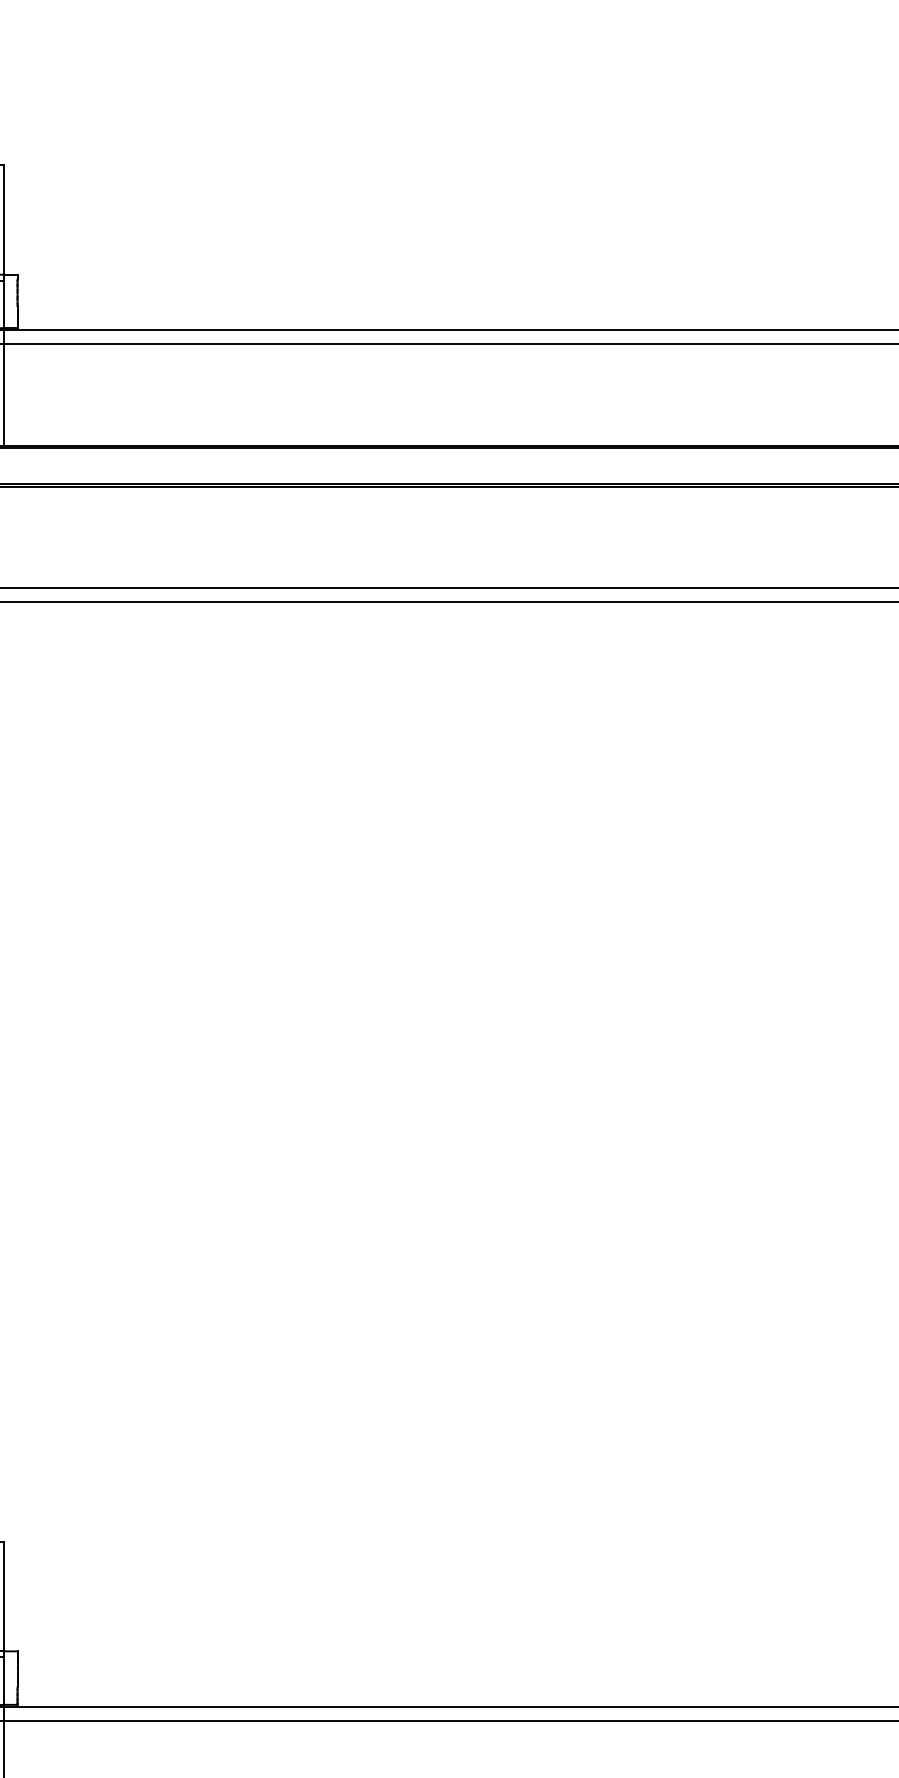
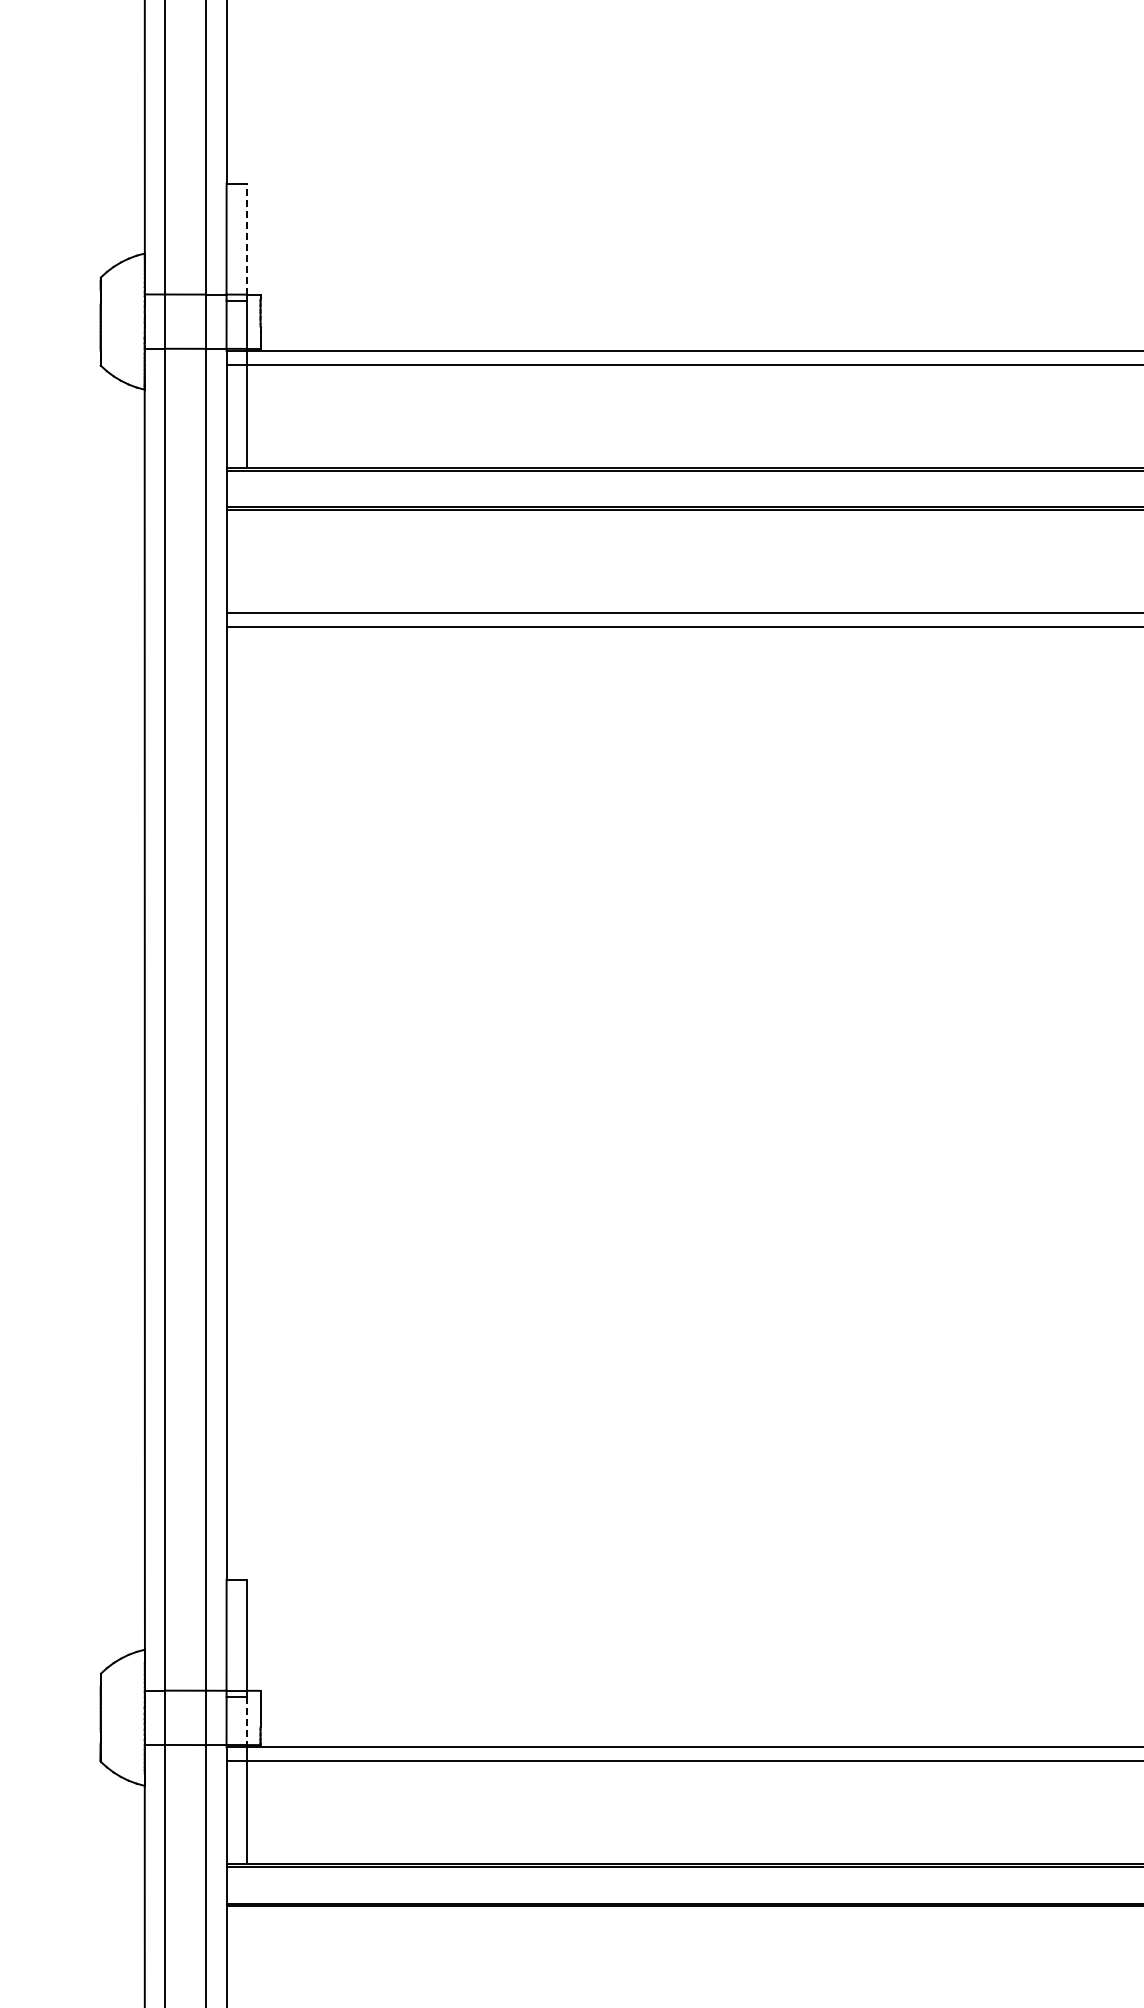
line: (4, 220) -> (247, 239), solid -> dashed
line: (4, 1681) -> (247, 1721), solid -> dashed

